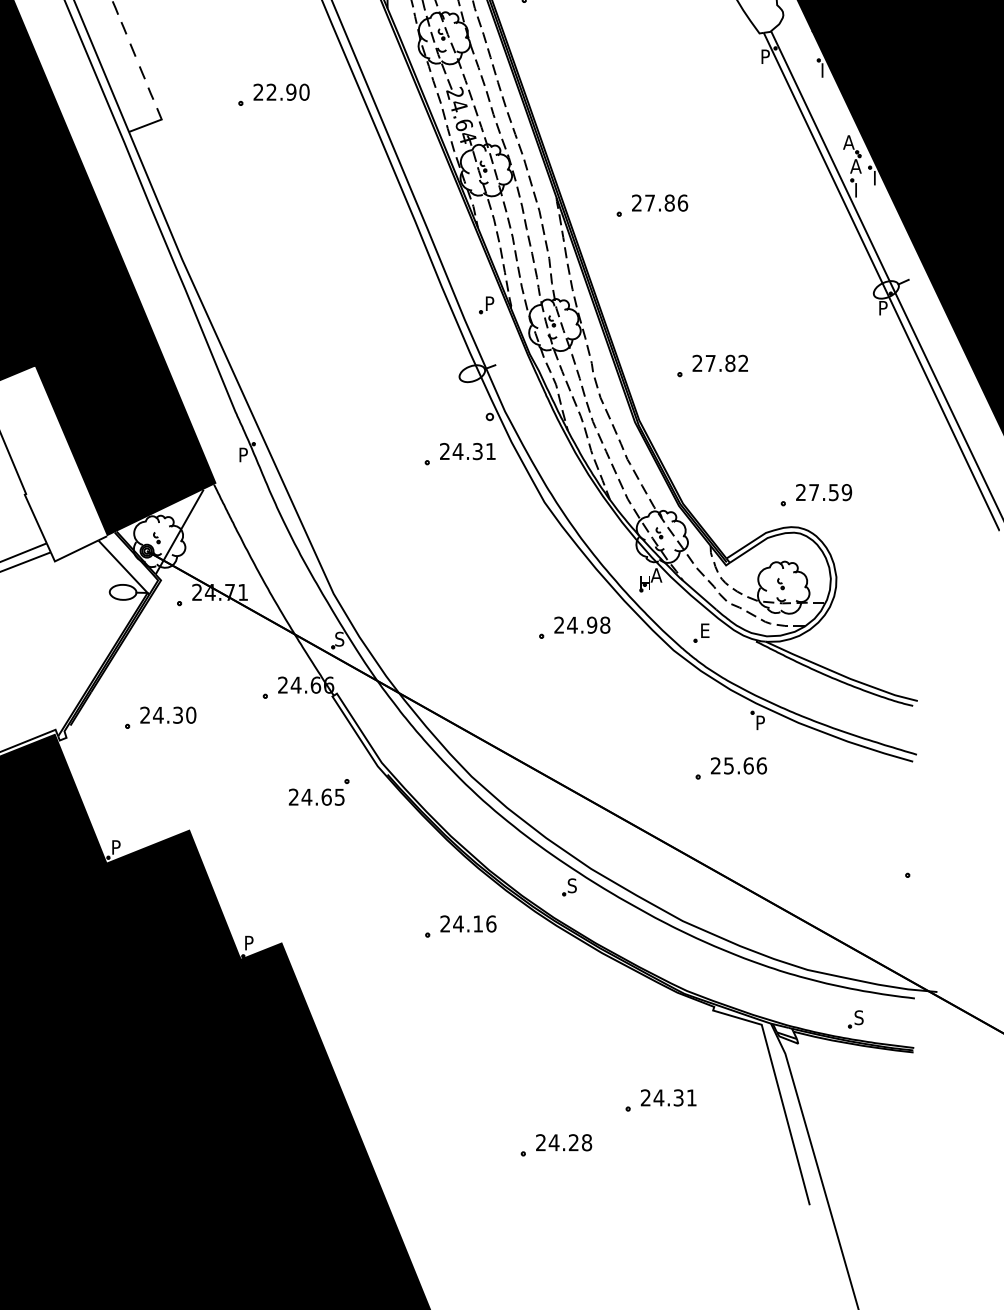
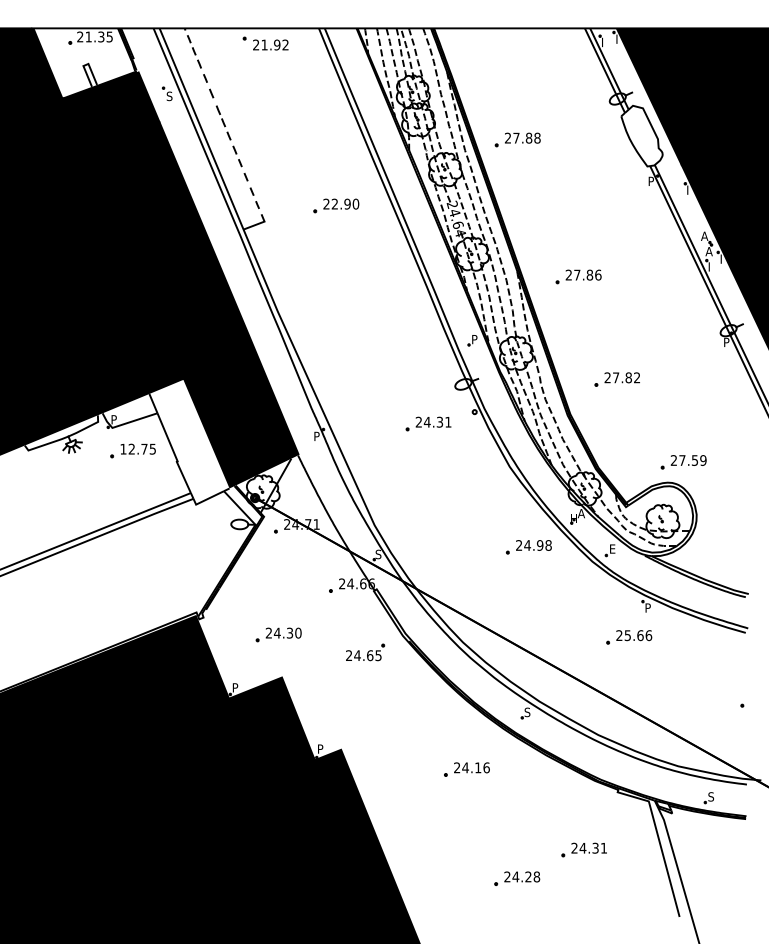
part: (459, 453) -> (428, 423), moved
part: (160, 717) -> (278, 634), moved
part: (459, 926) -> (466, 769), moved

